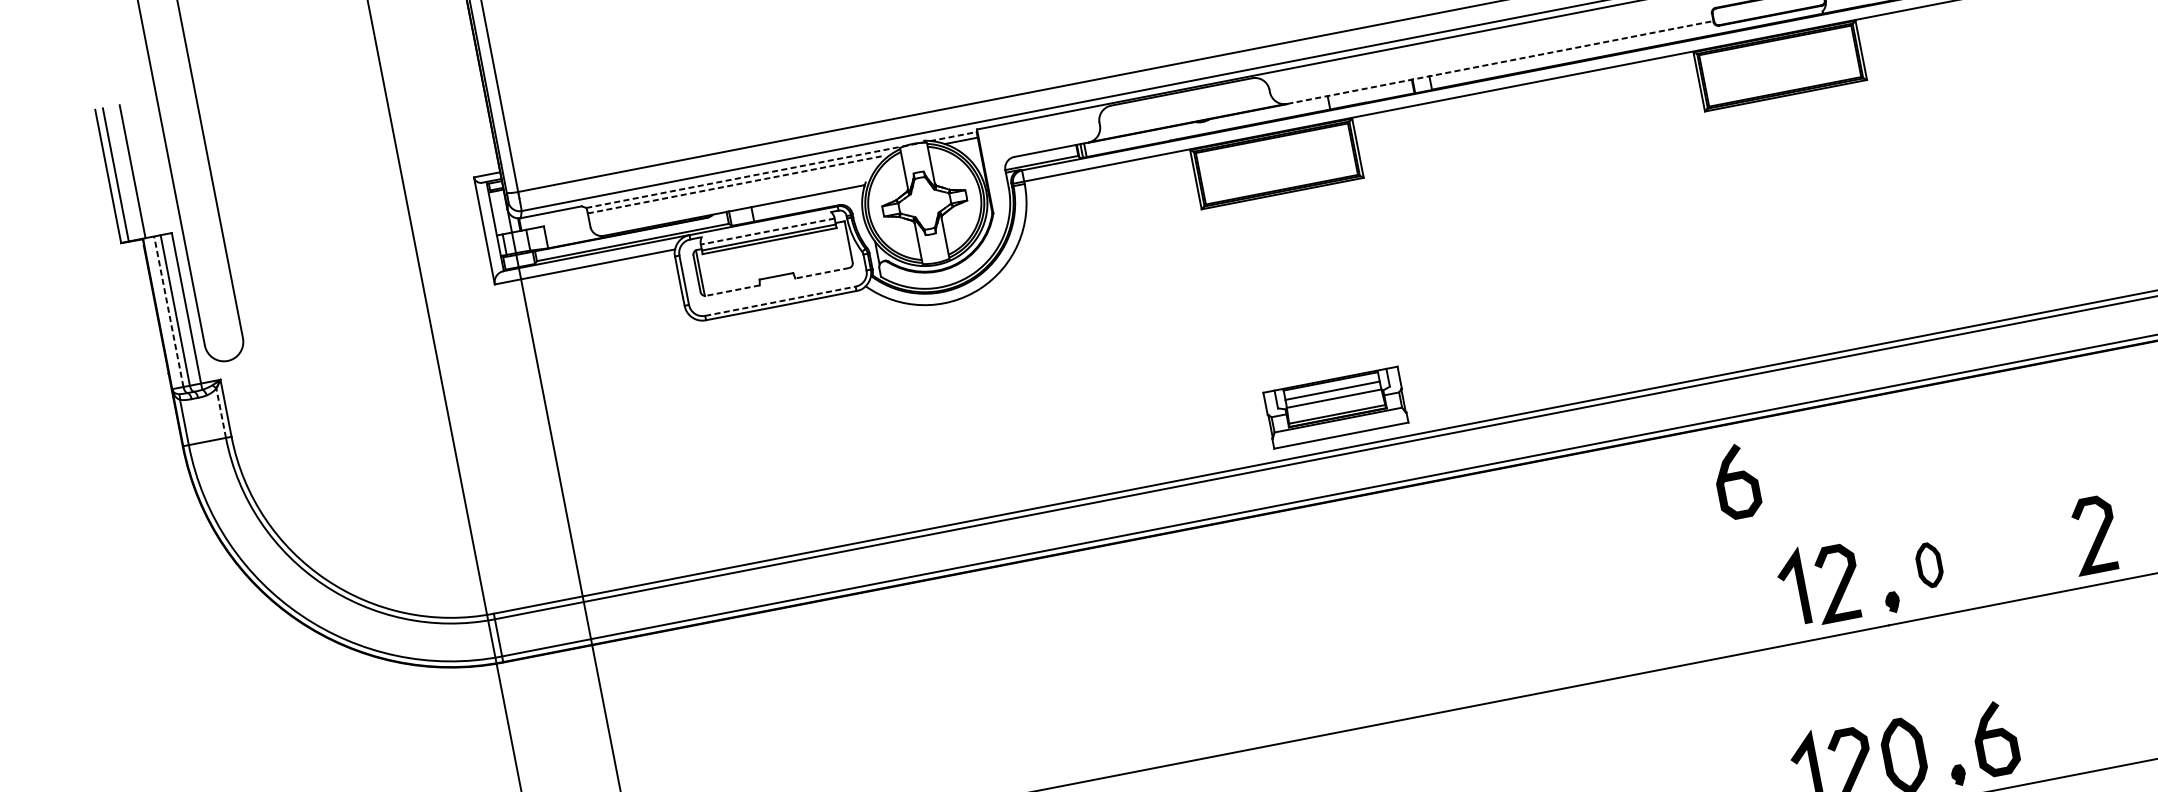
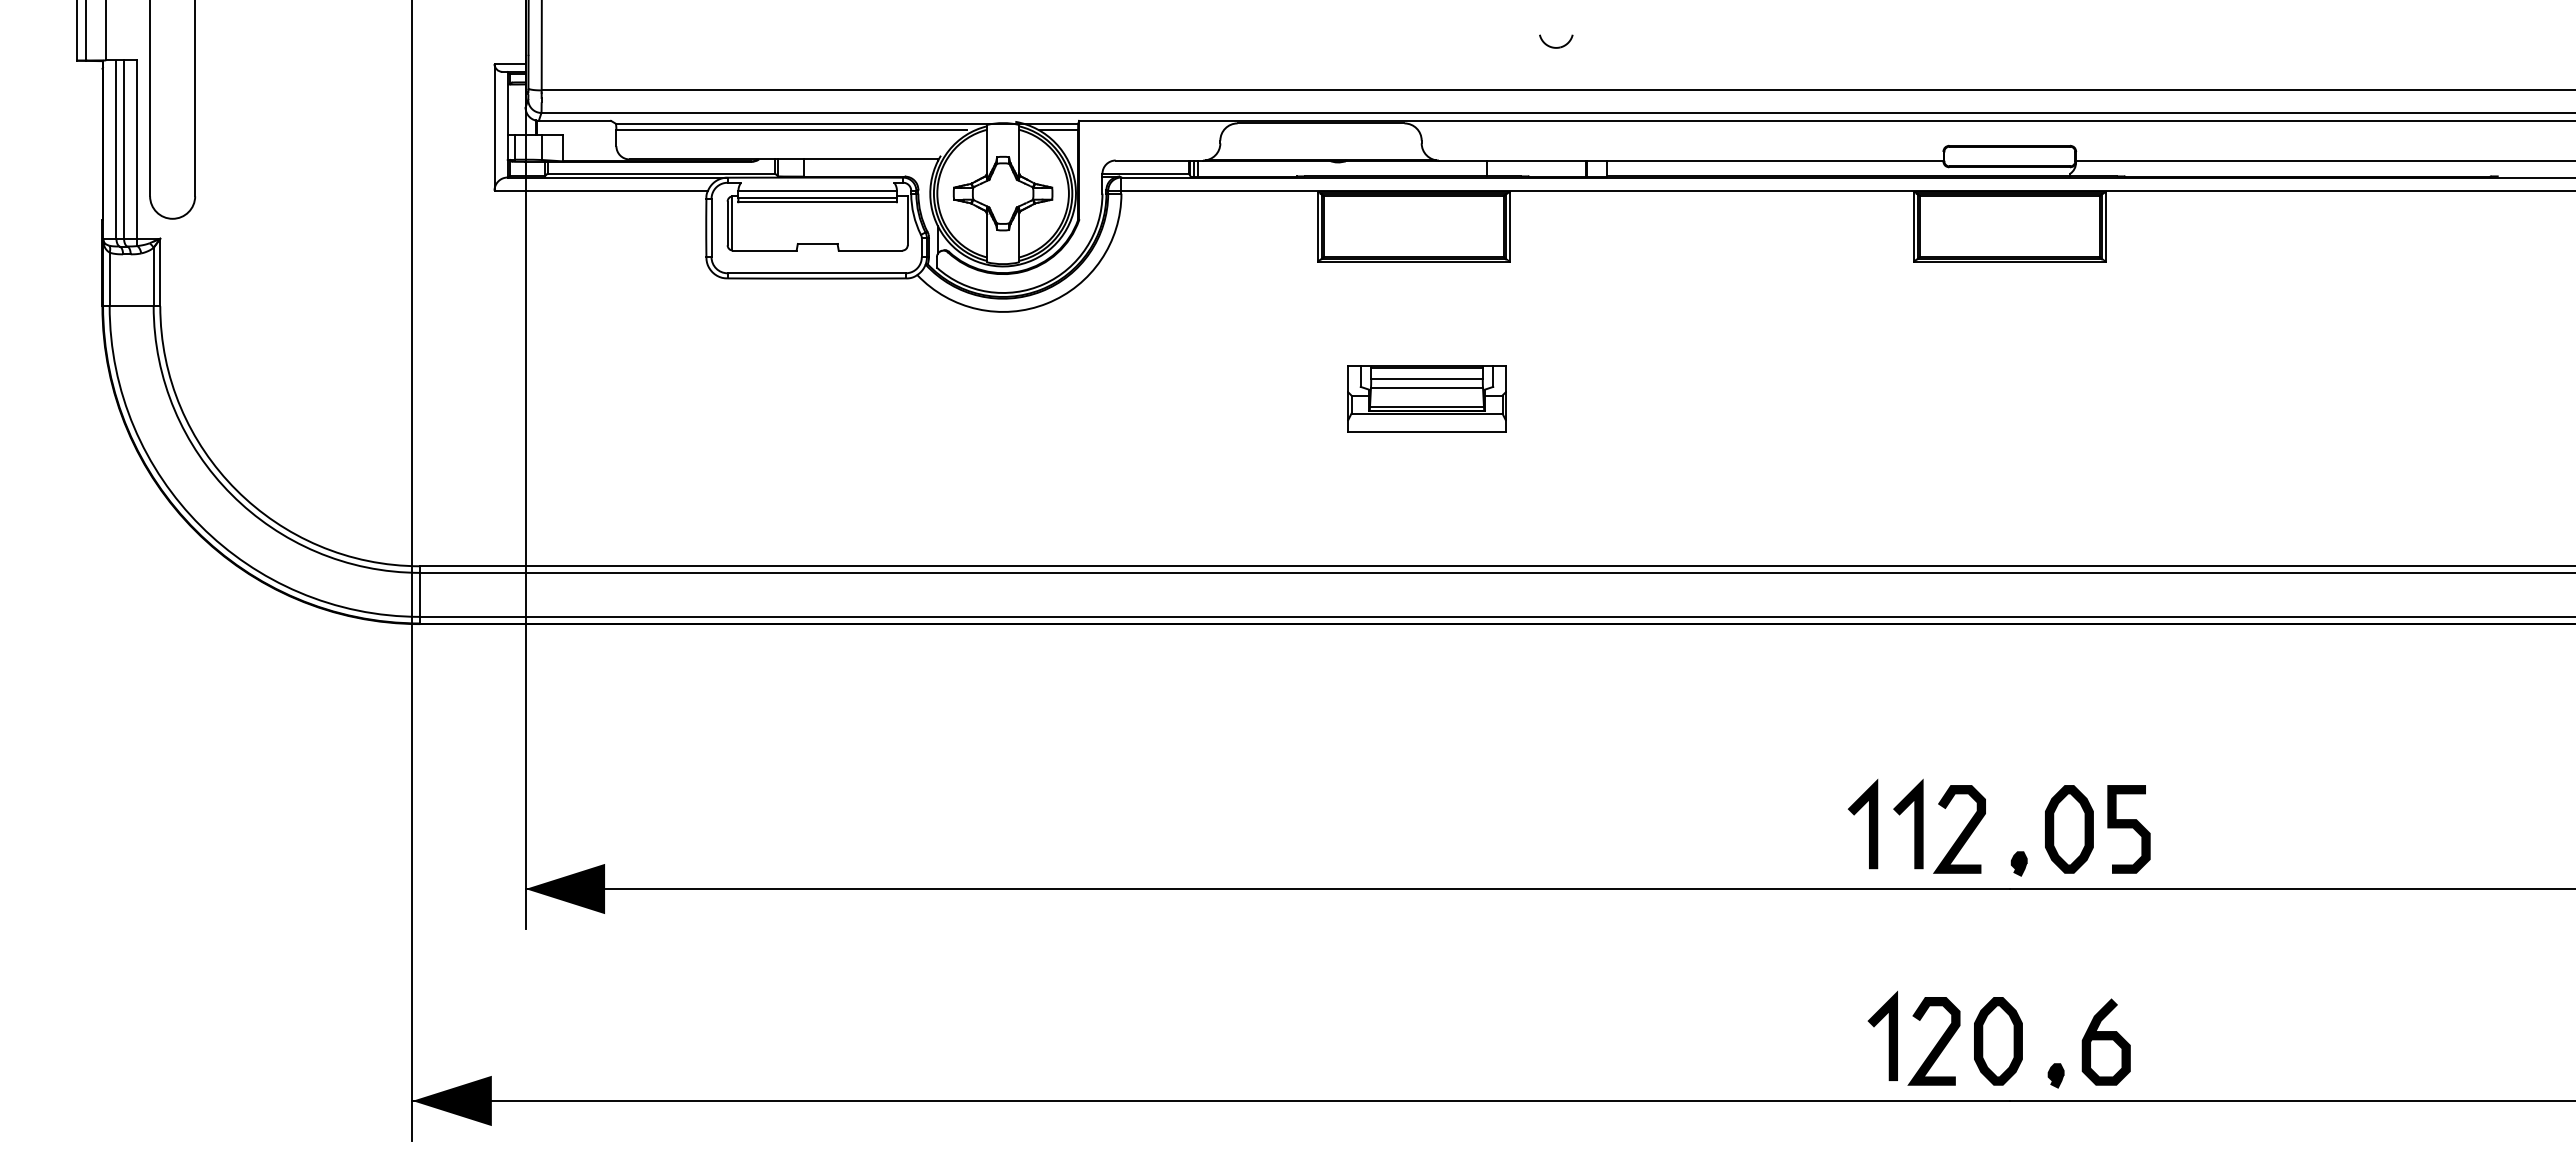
line: (1500, 62) -> (1691, 160), dashed -> solid
line: (781, 169) -> (847, 123), dashed -> solid
line: (736, 184) -> (792, 130), dashed -> solid
line: (767, 231) -> (817, 190), dashed -> solid
line: (822, 273) -> (870, 250), dashed -> solid
line: (732, 290) -> (764, 250), dashed -> solid
line: (781, 301) -> (817, 273), dashed -> solid
line: (168, 311) -> (116, 149), dashed -> solid
part: (1335, 407) -> (1426, 398), moved
line: (220, 412) -> (153, 276), dashed -> solid
curve: (1736, 480) -> (1867, 689), removed
curve: (2096, 536) -> (2266, 833), removed
curve: (1979, 554) -> (2128, 828), added
part: (1929, 565) -> (2069, 829), size x1.67
line: (1759, 593) -> (1869, 824), added

